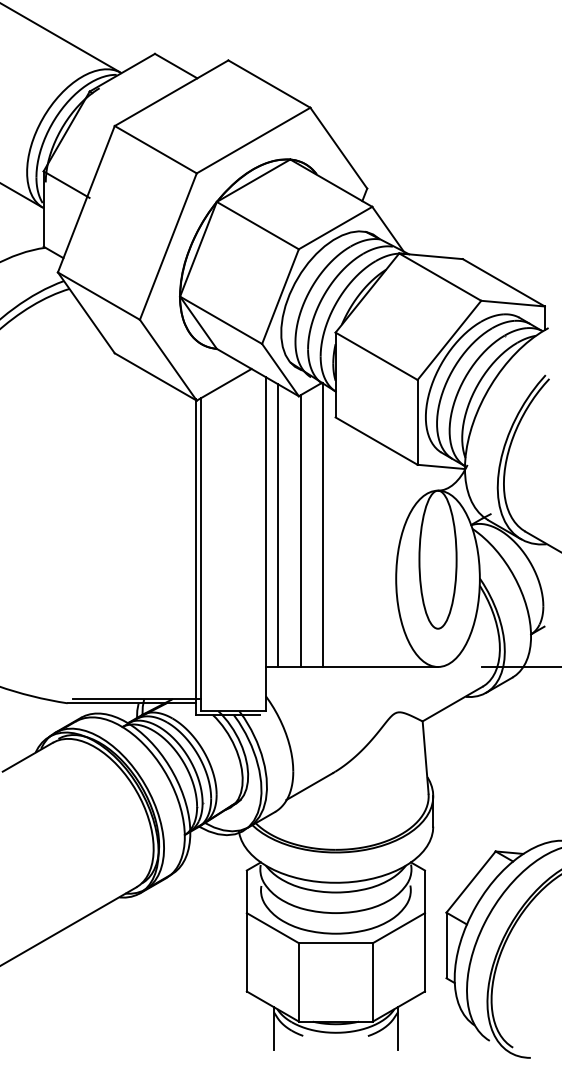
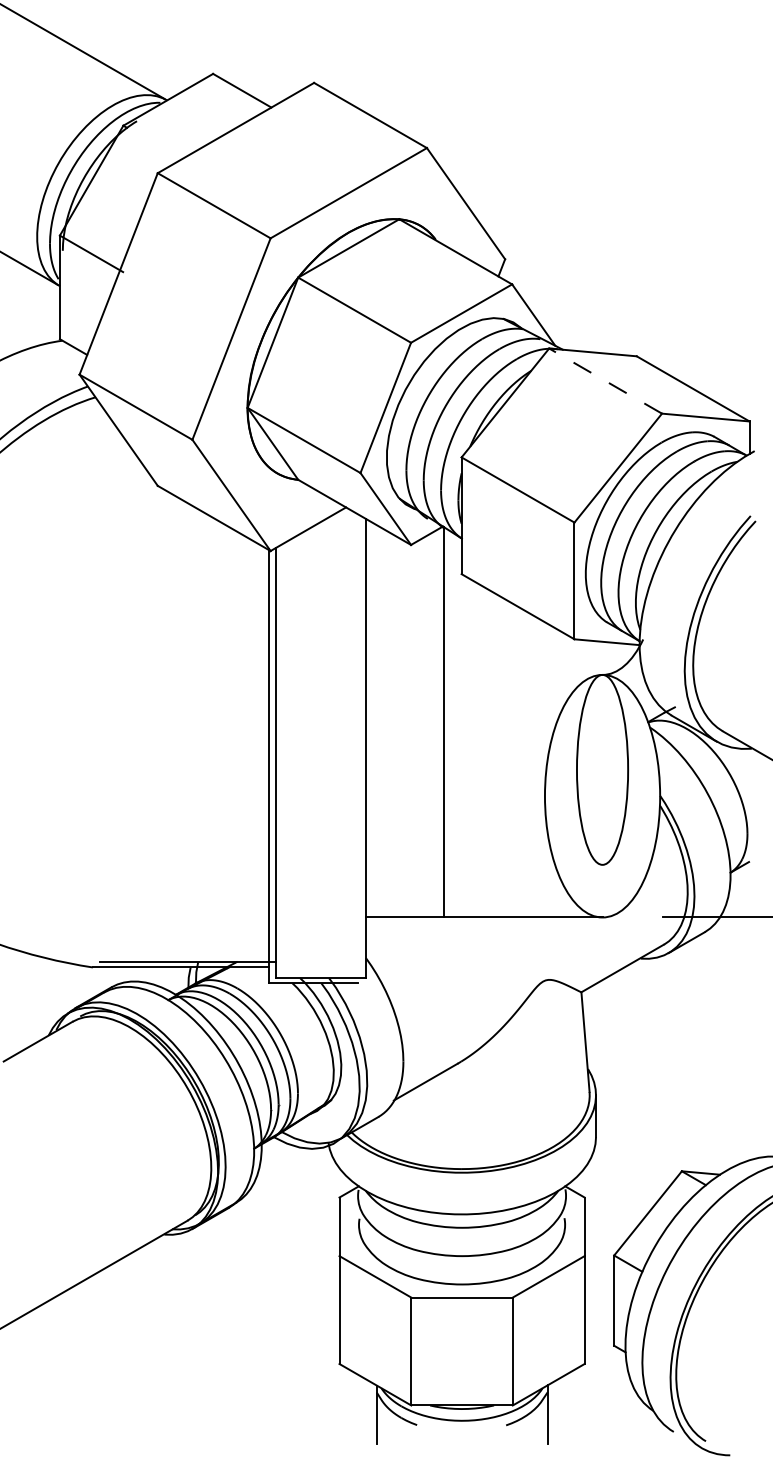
line: (440, 276) -> (605, 380), solid -> dashed
line: (278, 525) -> (383, 722), removed
line: (300, 531) -> (413, 730), removed

